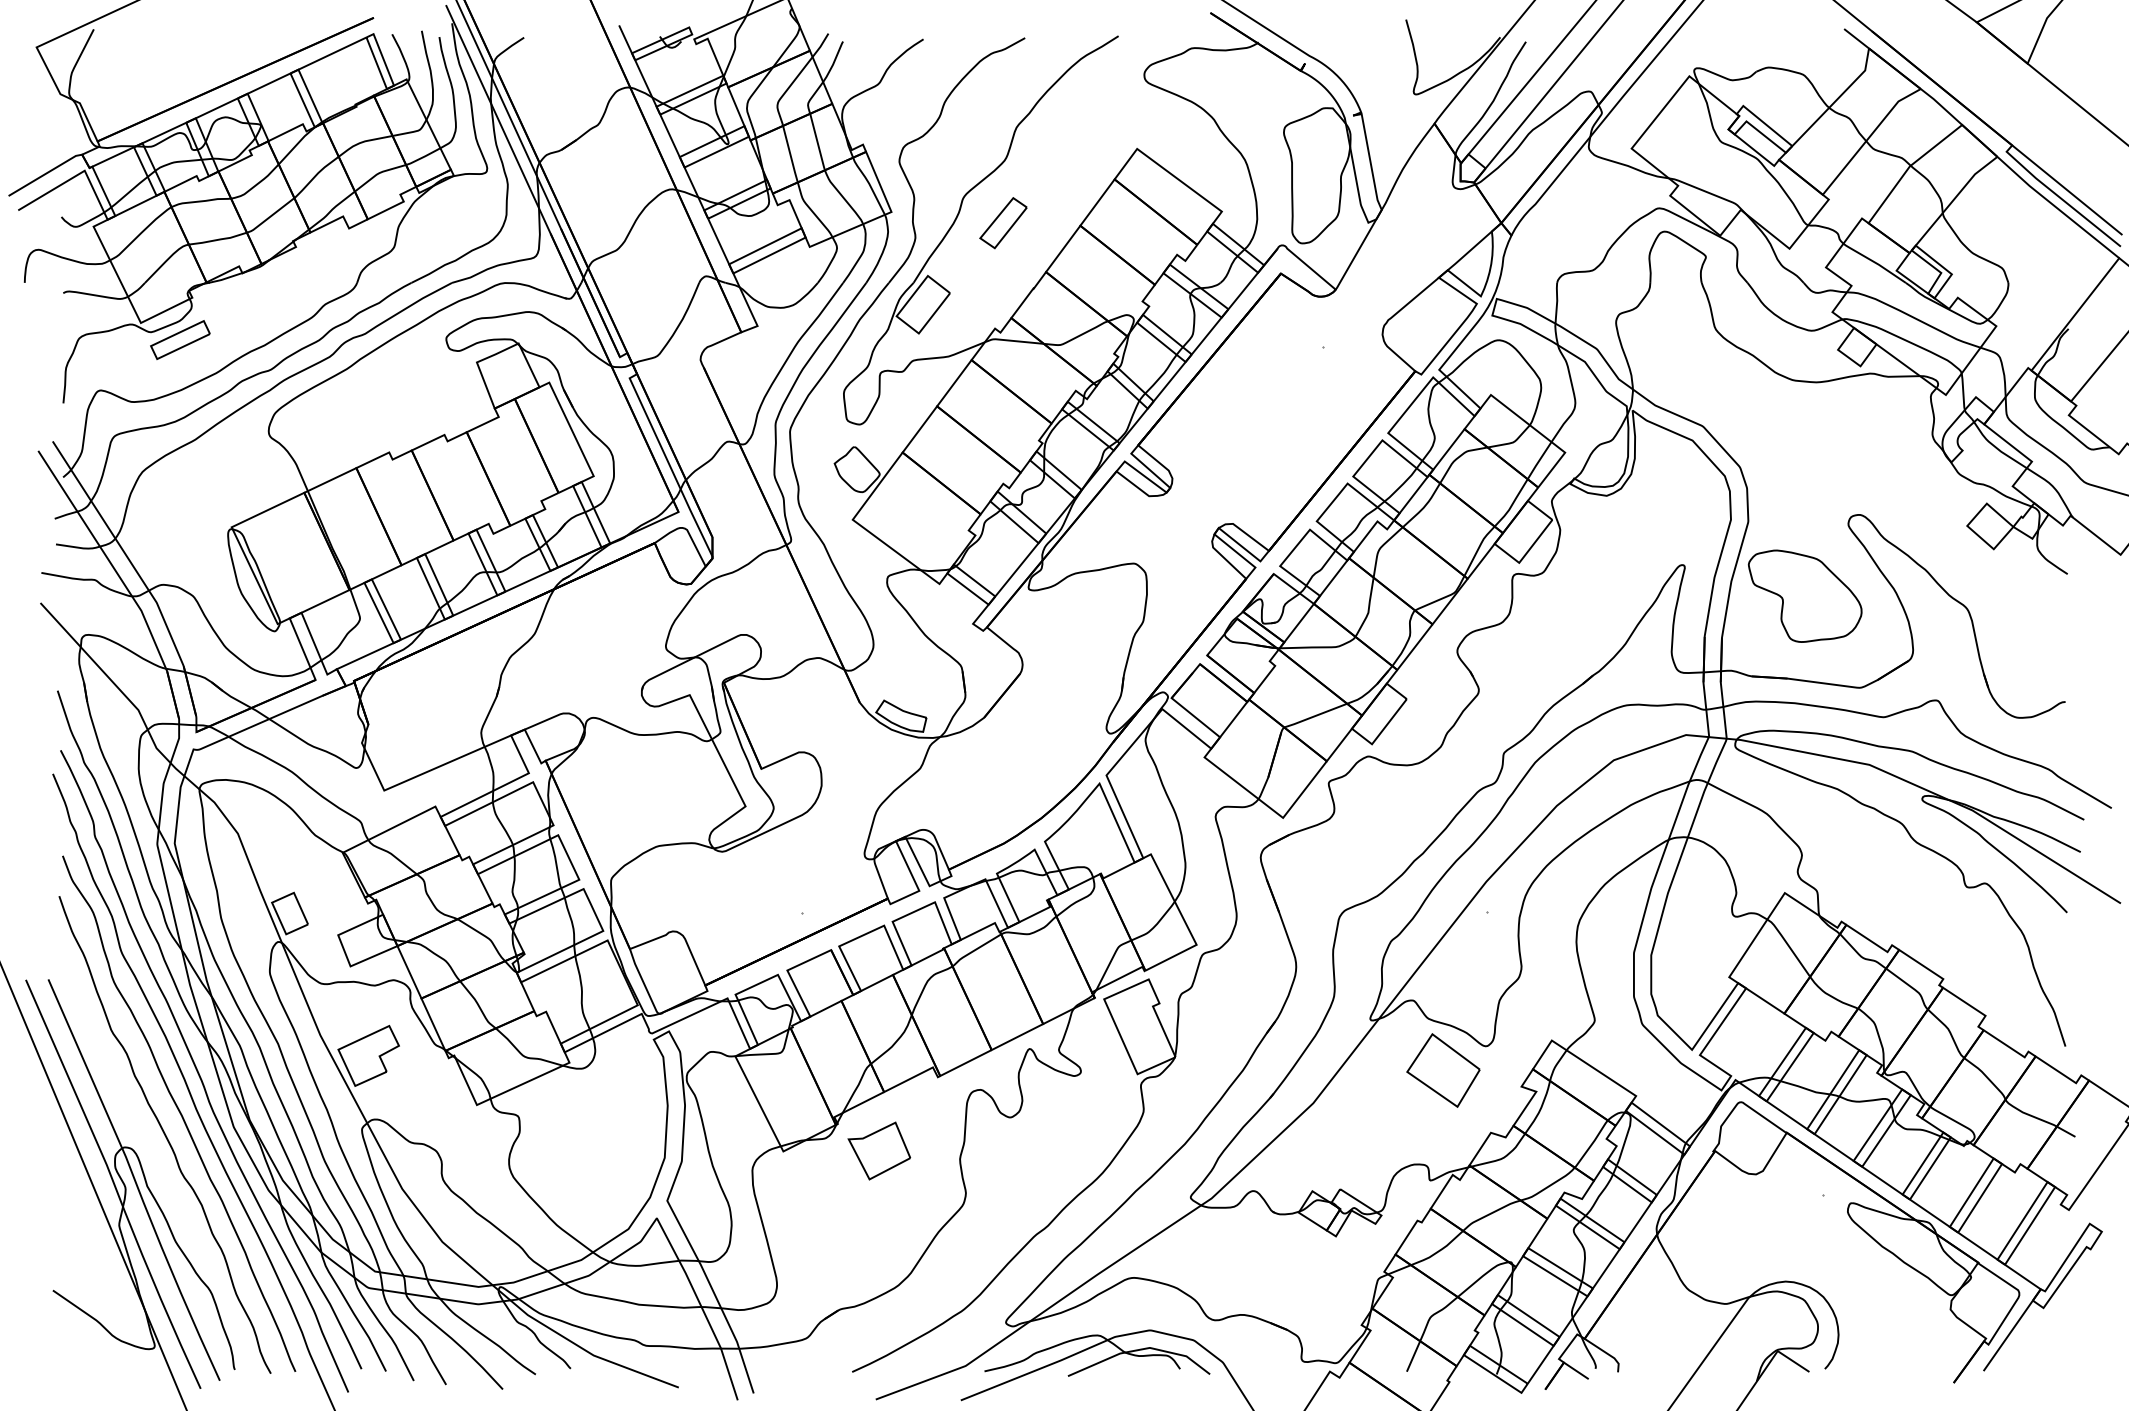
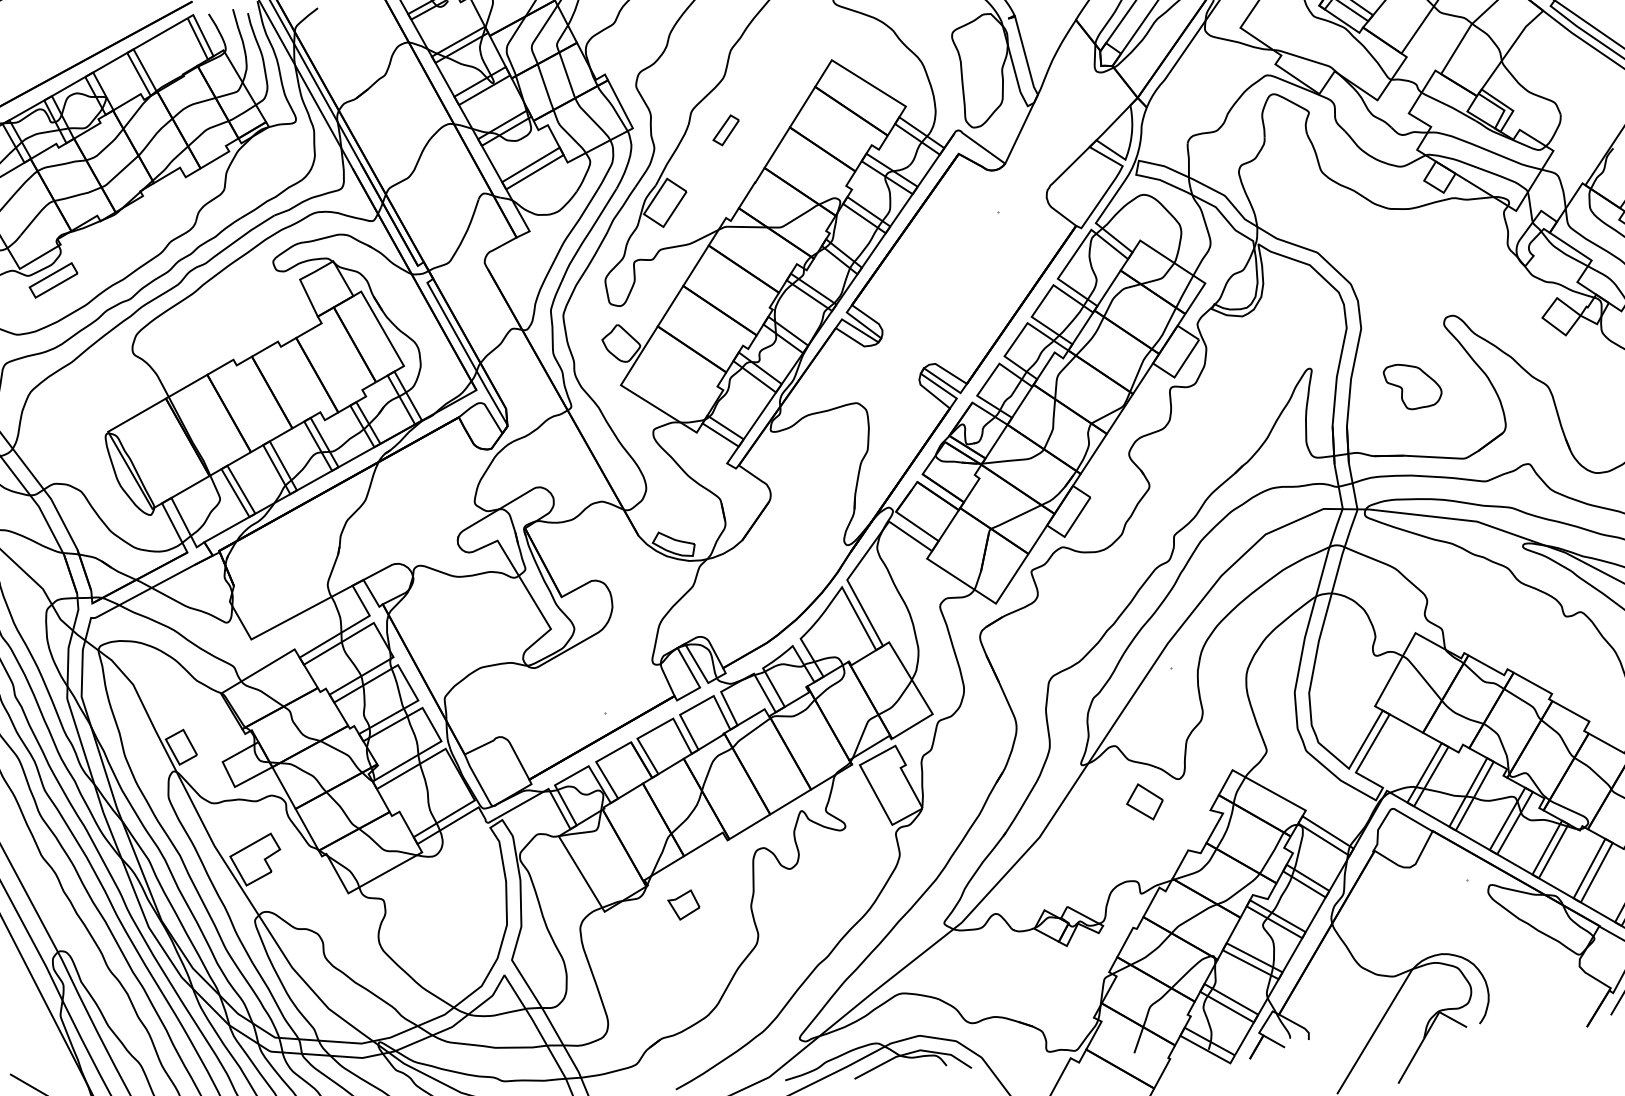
part: (1003, 223) -> (726, 130), size x0.7
part: (1804, 595) -> (1412, 385), size x0.6
part: (1443, 1070) -> (1144, 801), size x0.6
part: (879, 1150) -> (684, 904), size x0.6

